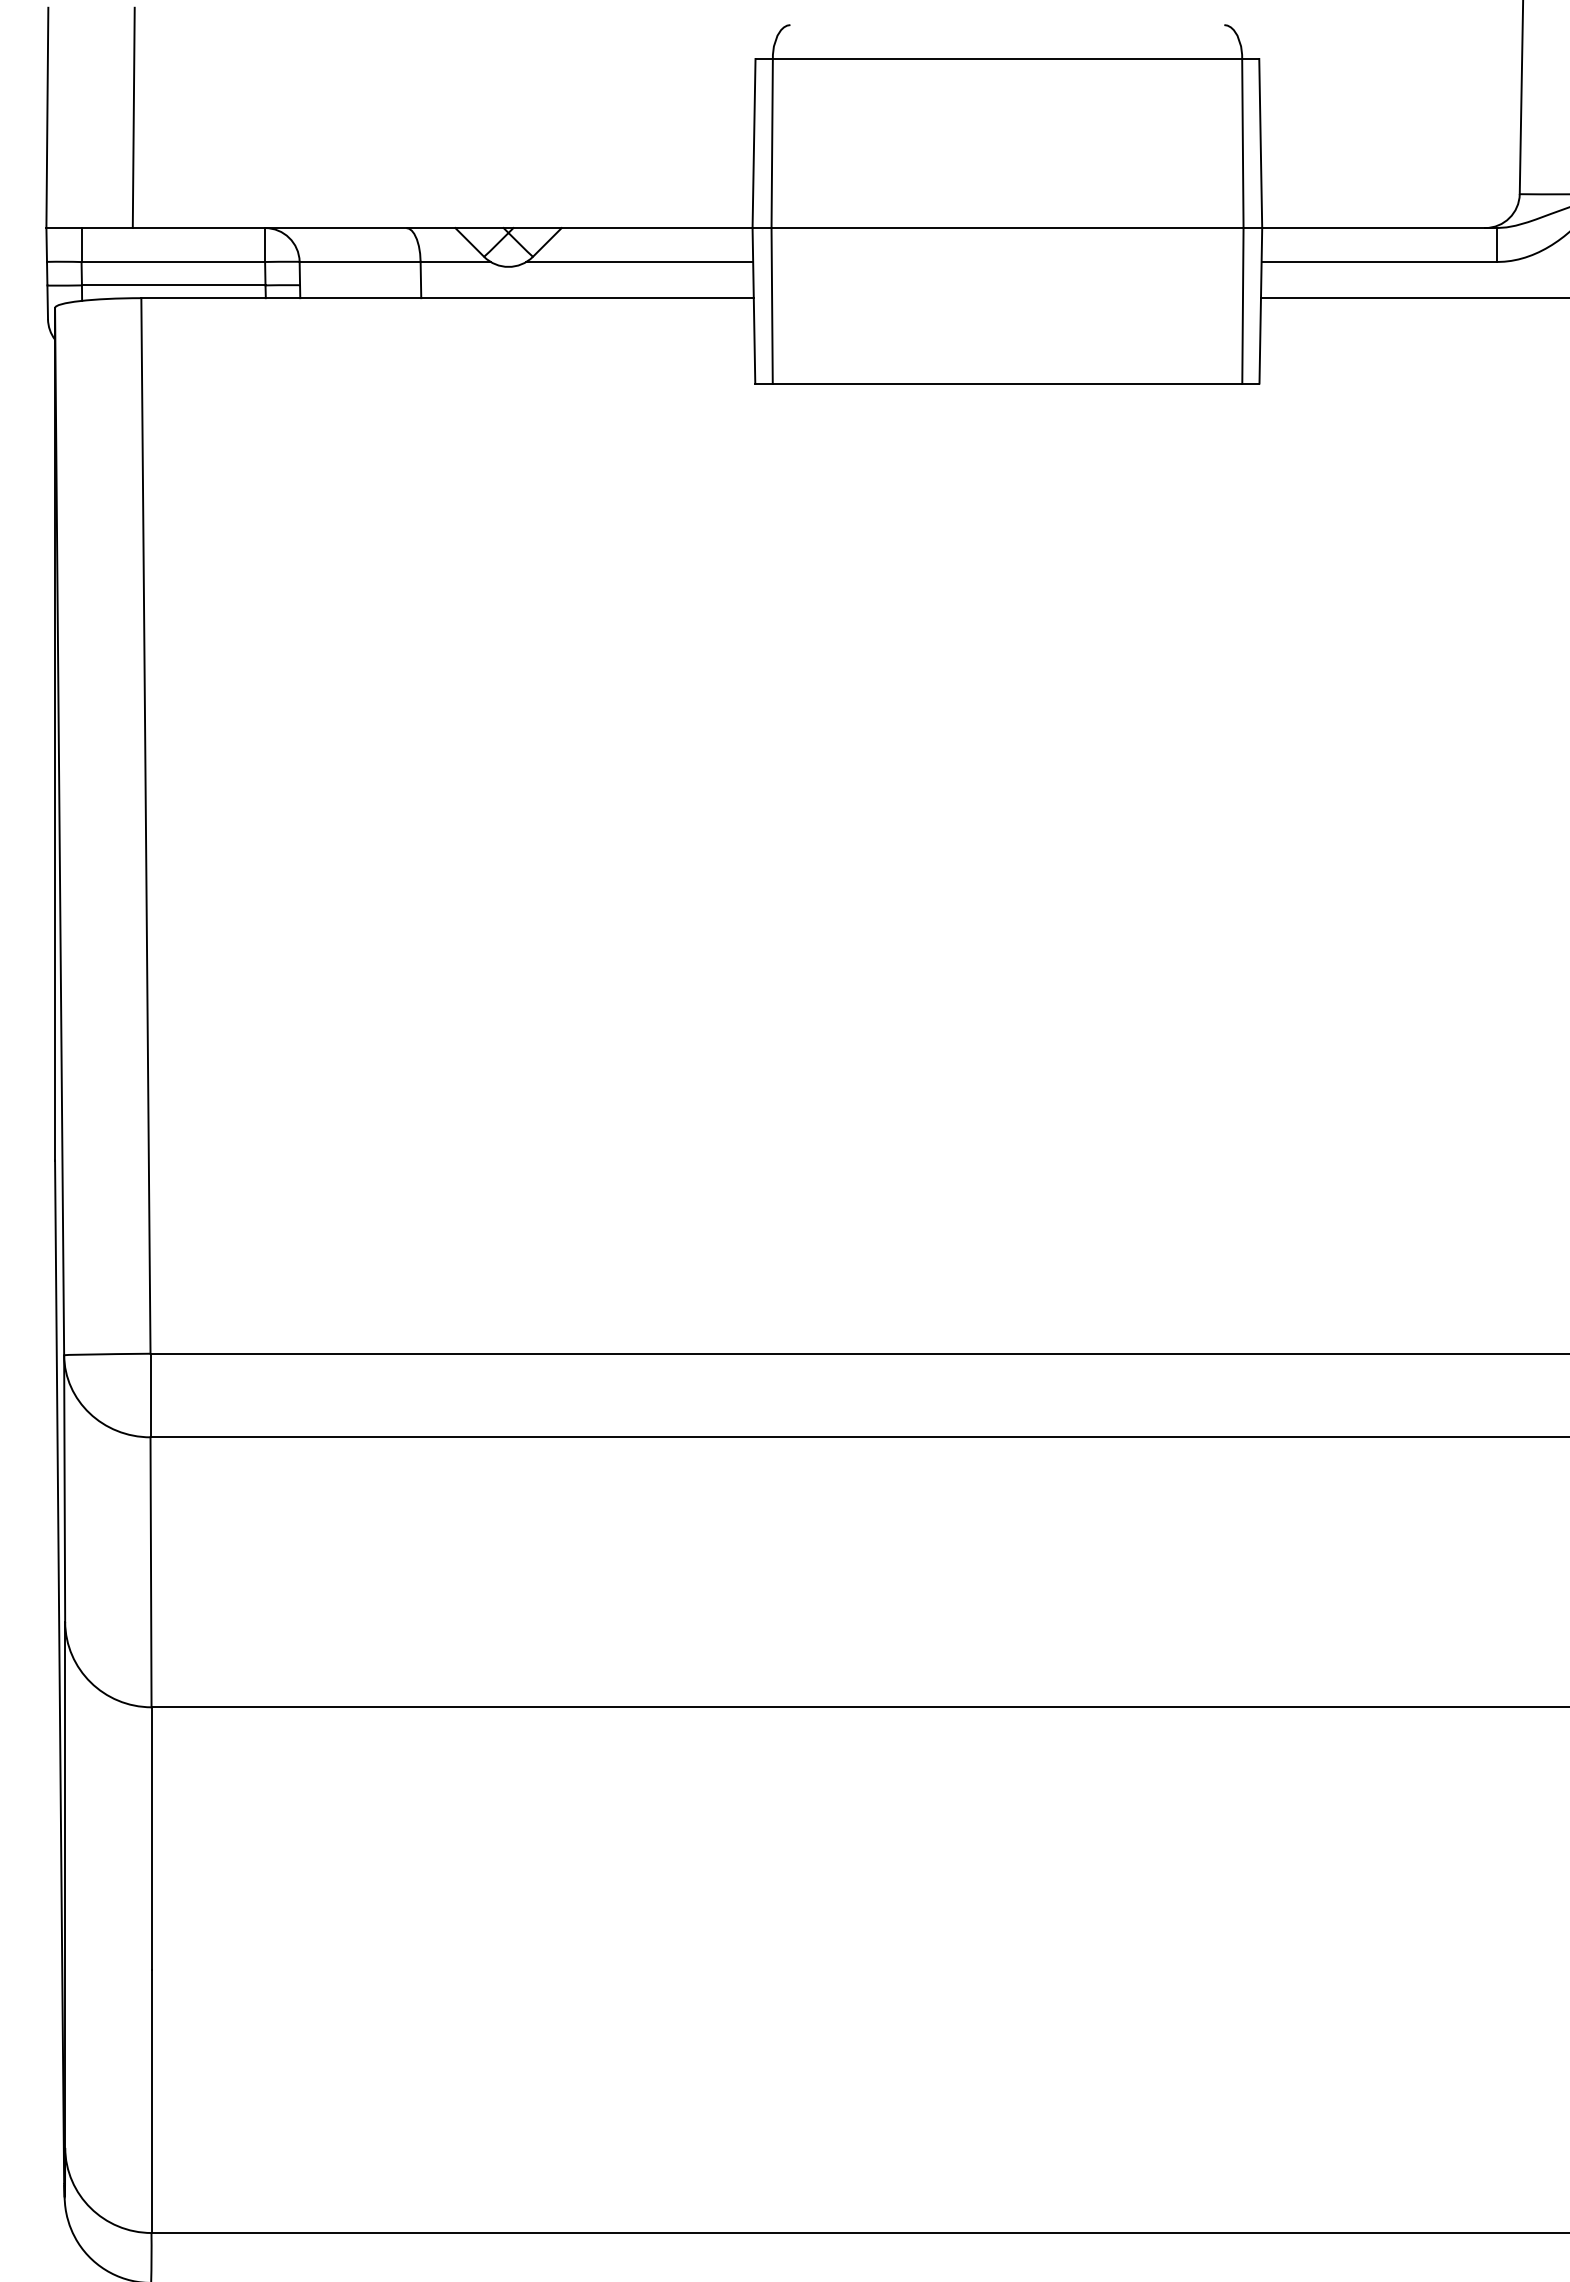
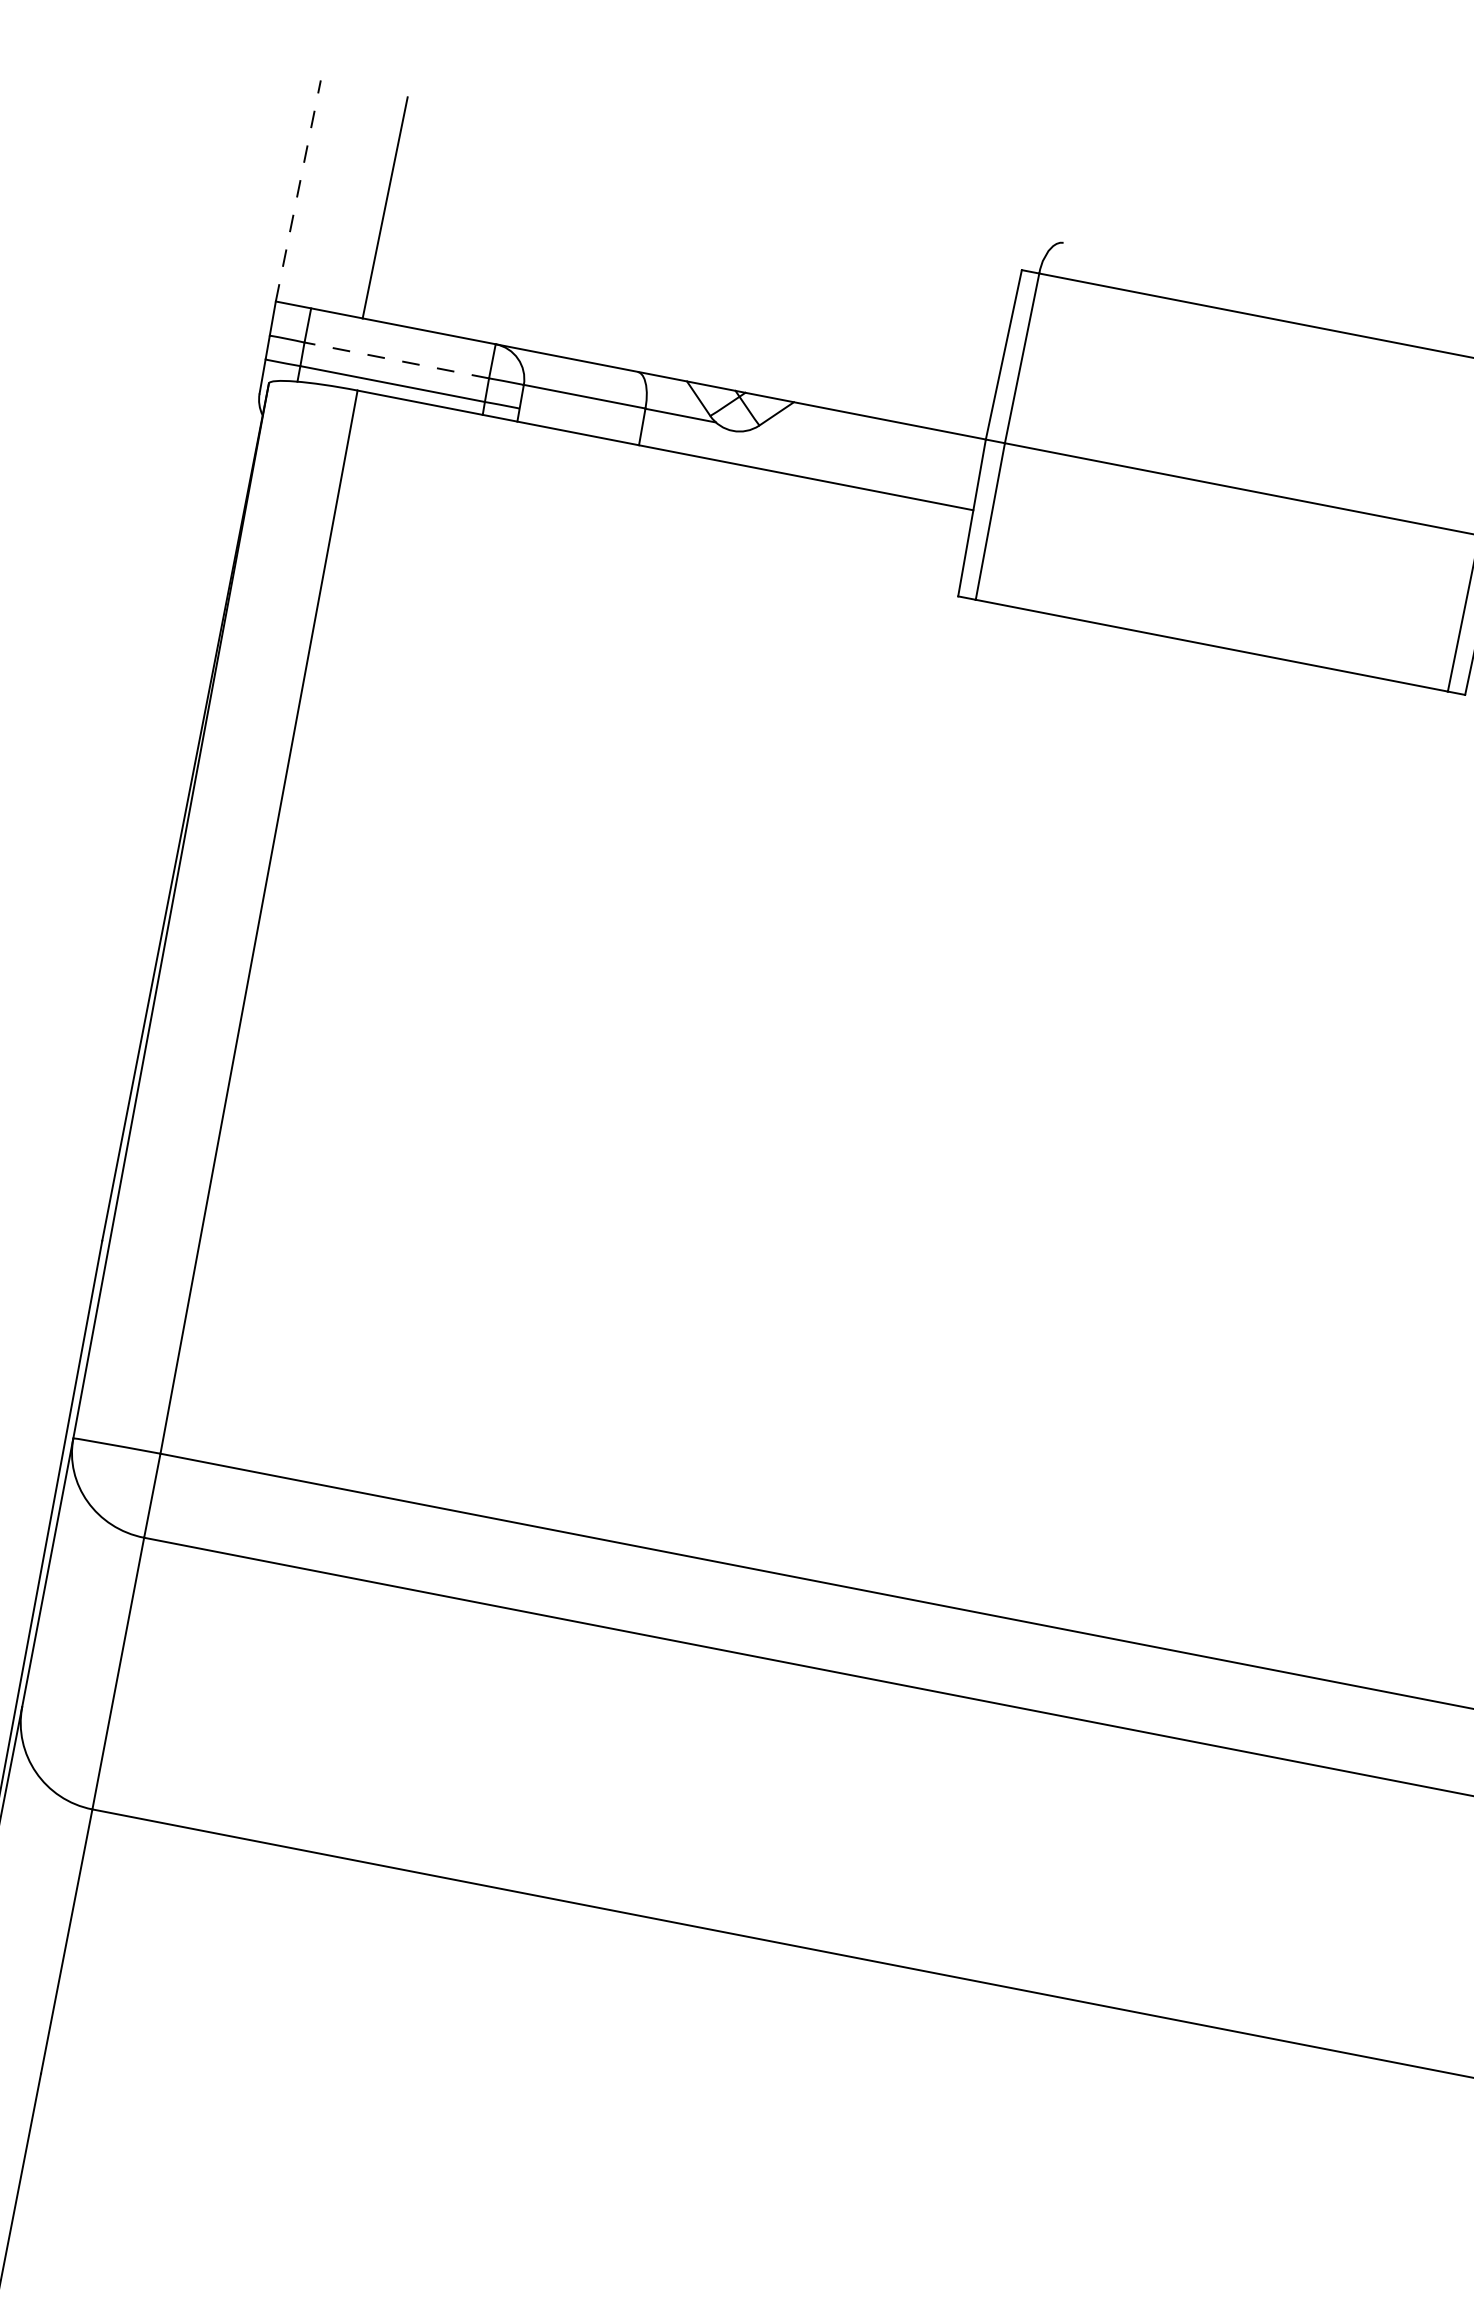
line: (47, 117) -> (298, 190), solid -> dashed
line: (173, 262) -> (396, 360), solid -> dashed
line: (639, 262) -> (865, 452), removed

